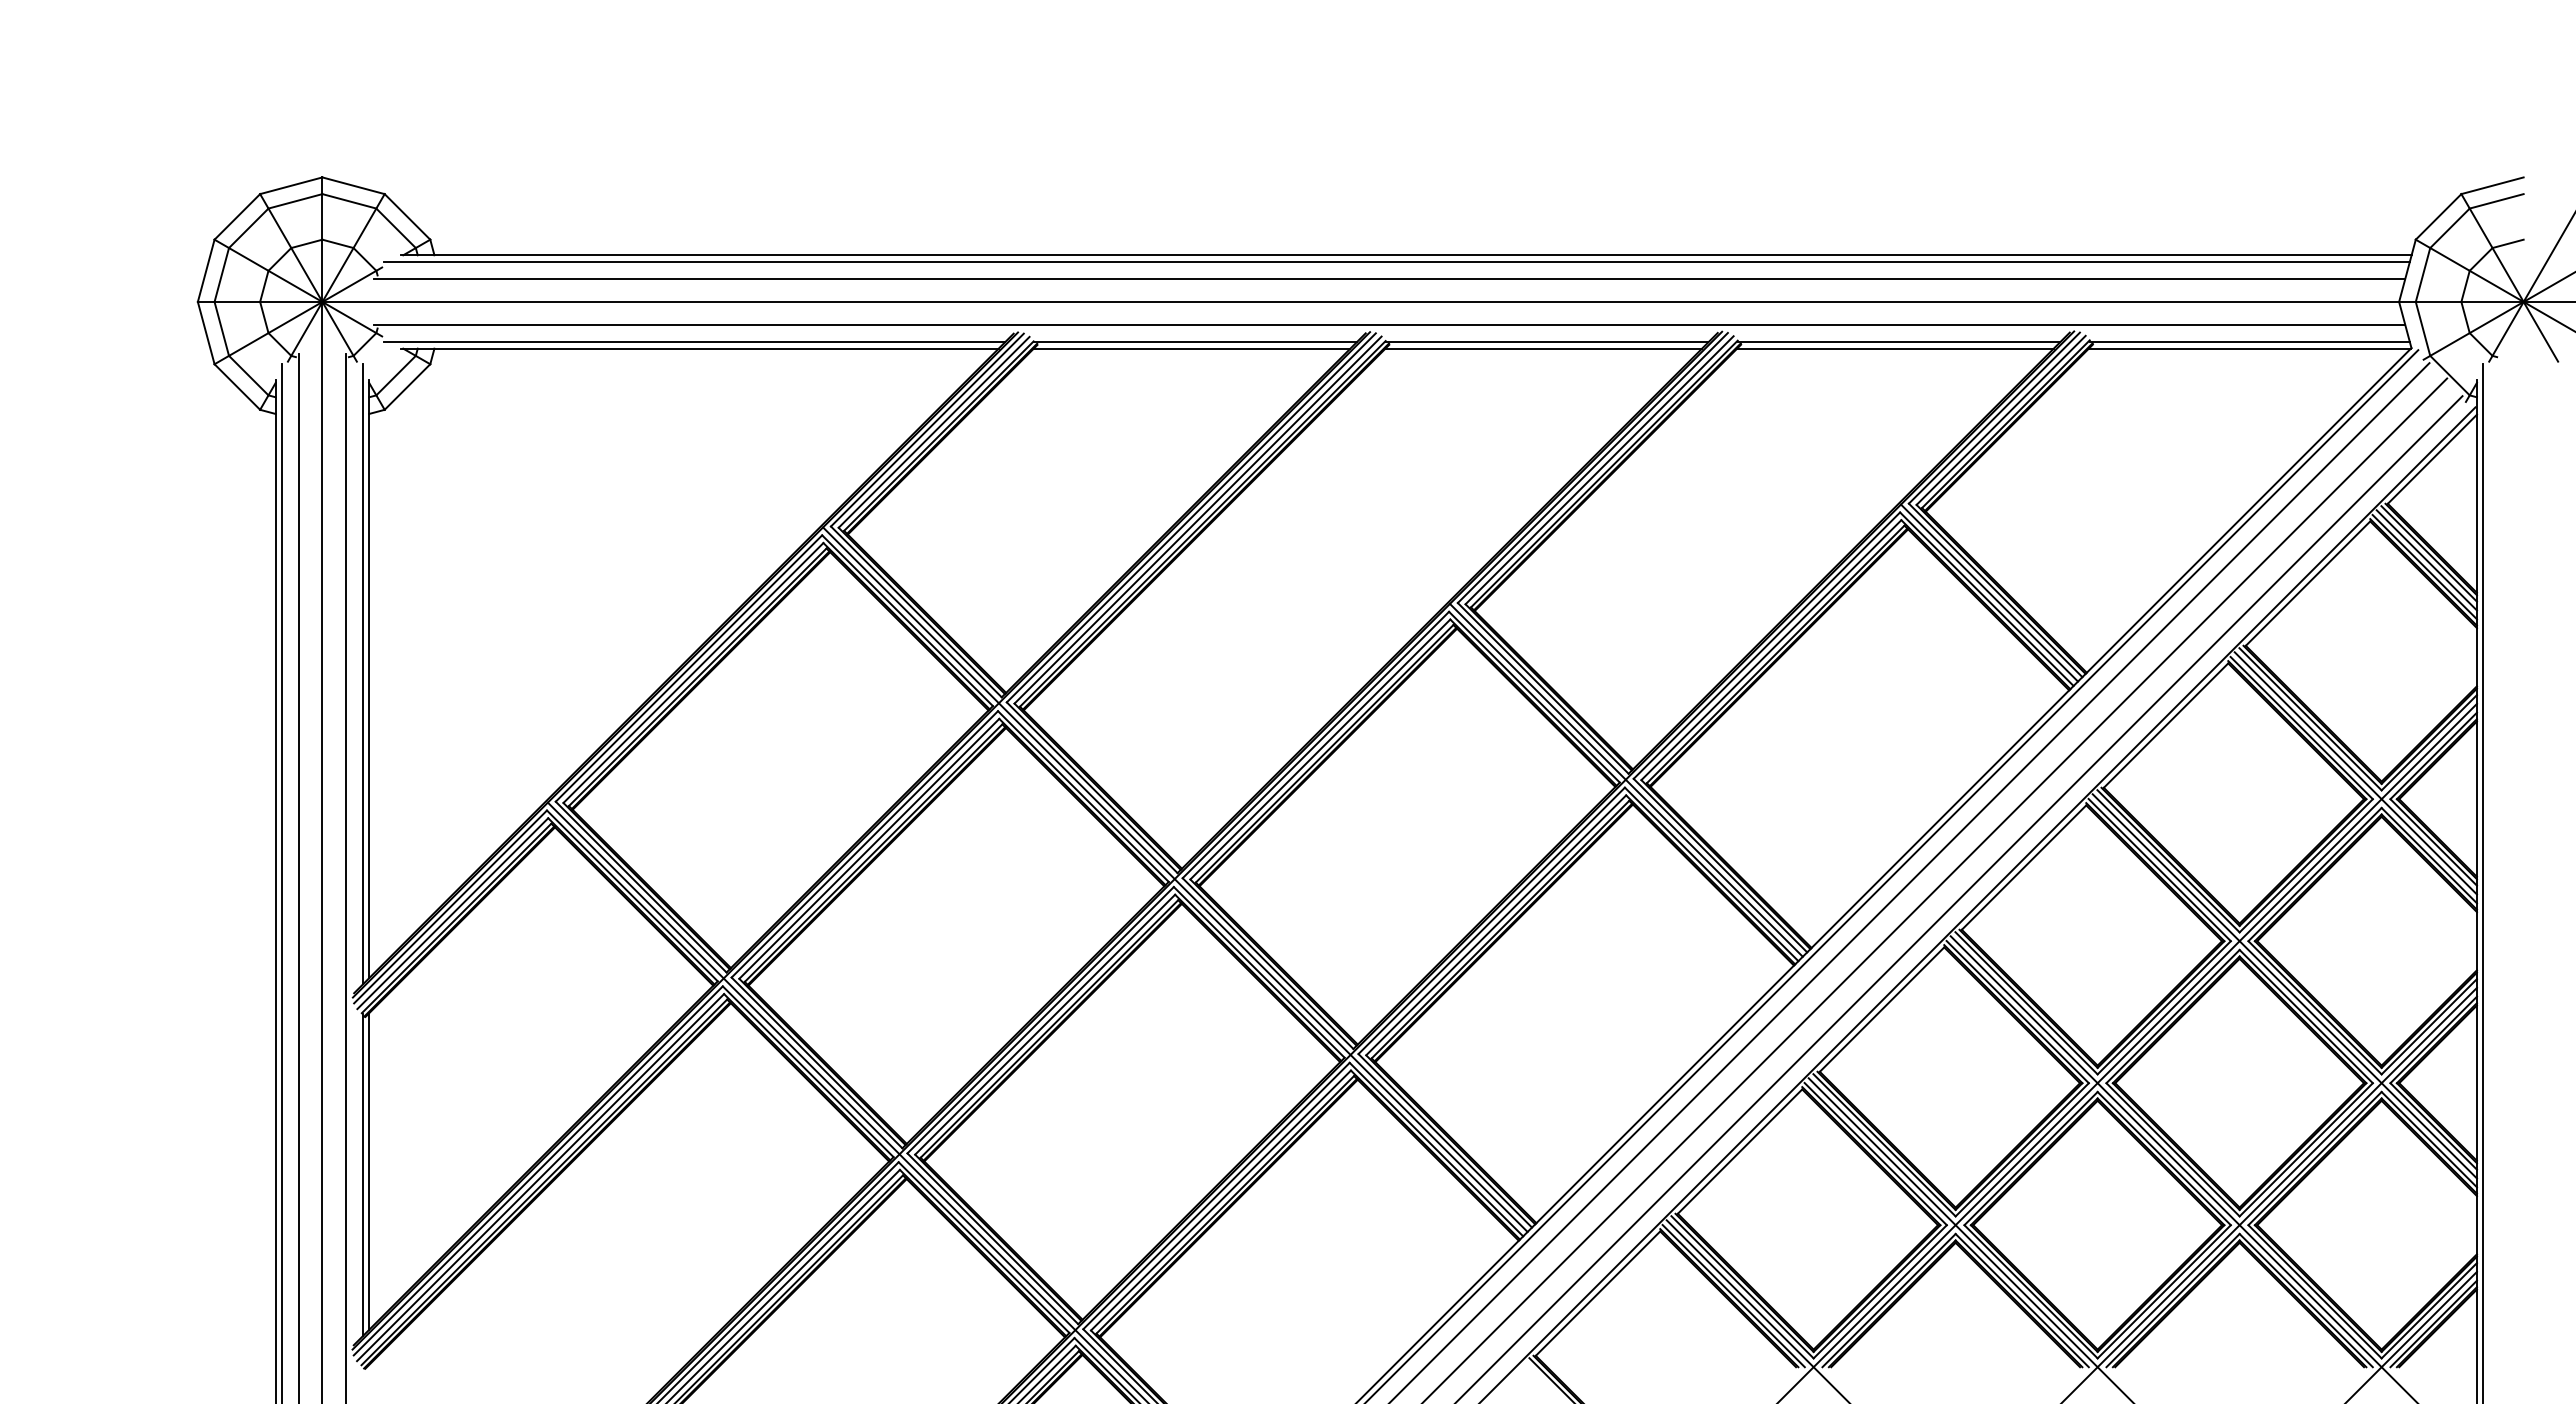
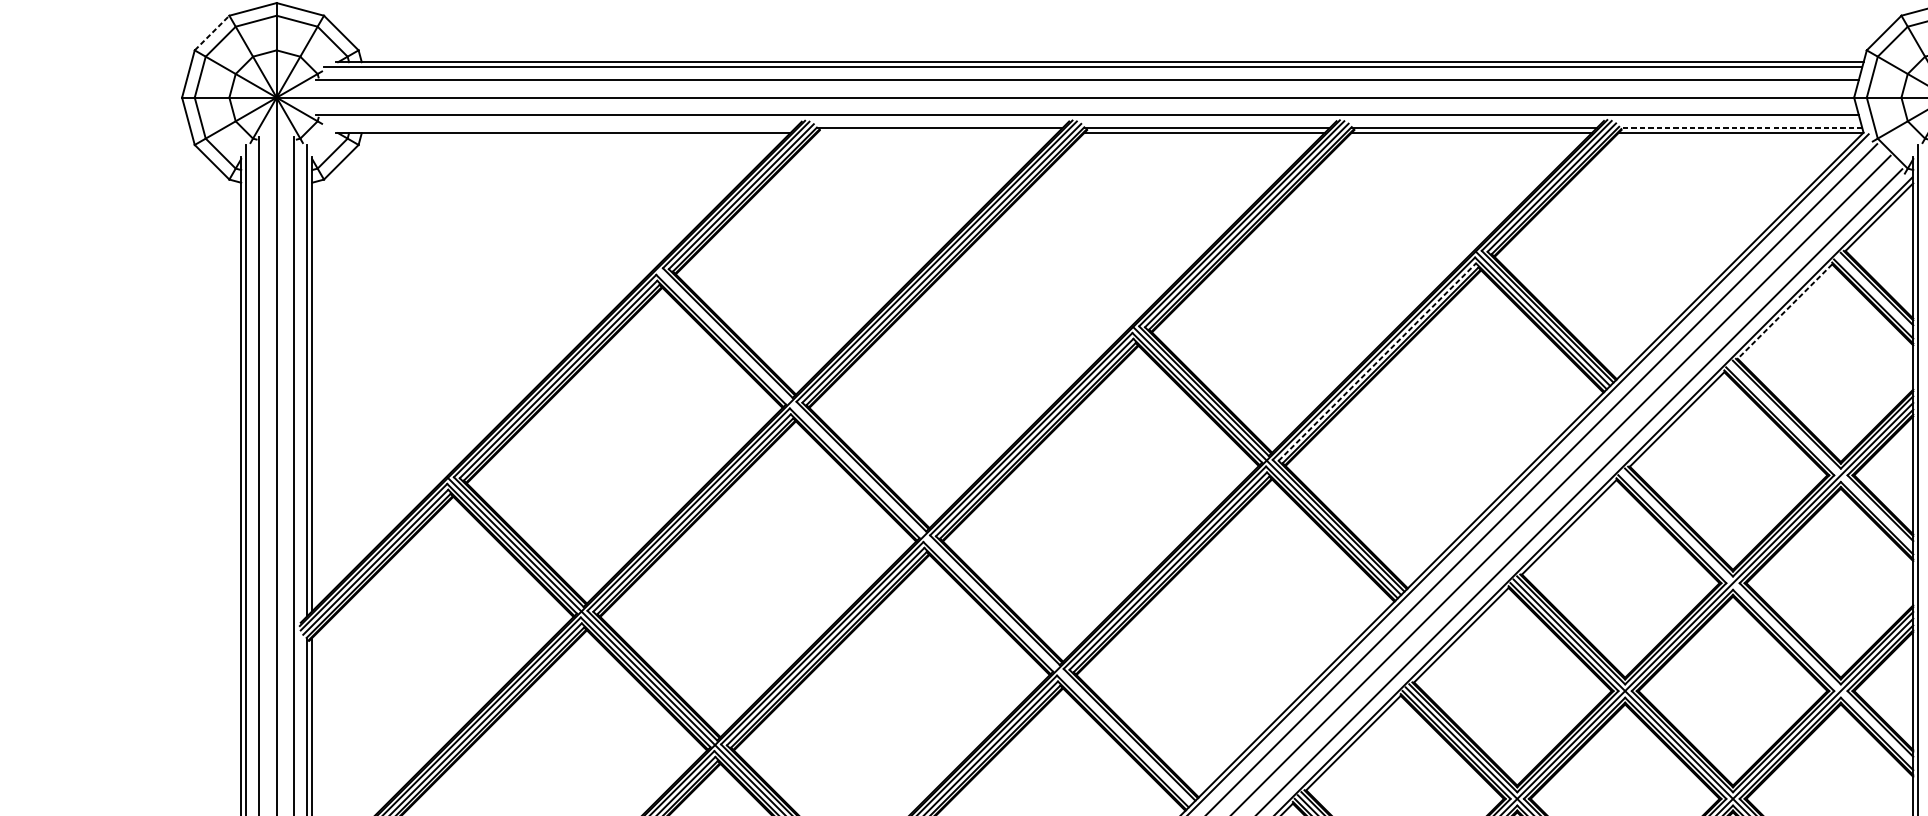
line: (237, 216) -> (212, 32), solid -> dashed
line: (694, 342) -> (559, 128), removed
line: (2250, 342) -> (1741, 128), solid -> dashed
line: (1191, 348) -> (936, 133), removed
line: (2426, 560) -> (1874, 294), removed
line: (2308, 583) -> (1785, 311), solid -> dashed
line: (1771, 650) -> (1377, 362), solid -> dashed
line: (2355, 773) -> (1821, 455), removed
line: (1175, 879) -> (924, 536), removed
line: (2284, 986) -> (1767, 617), removed

